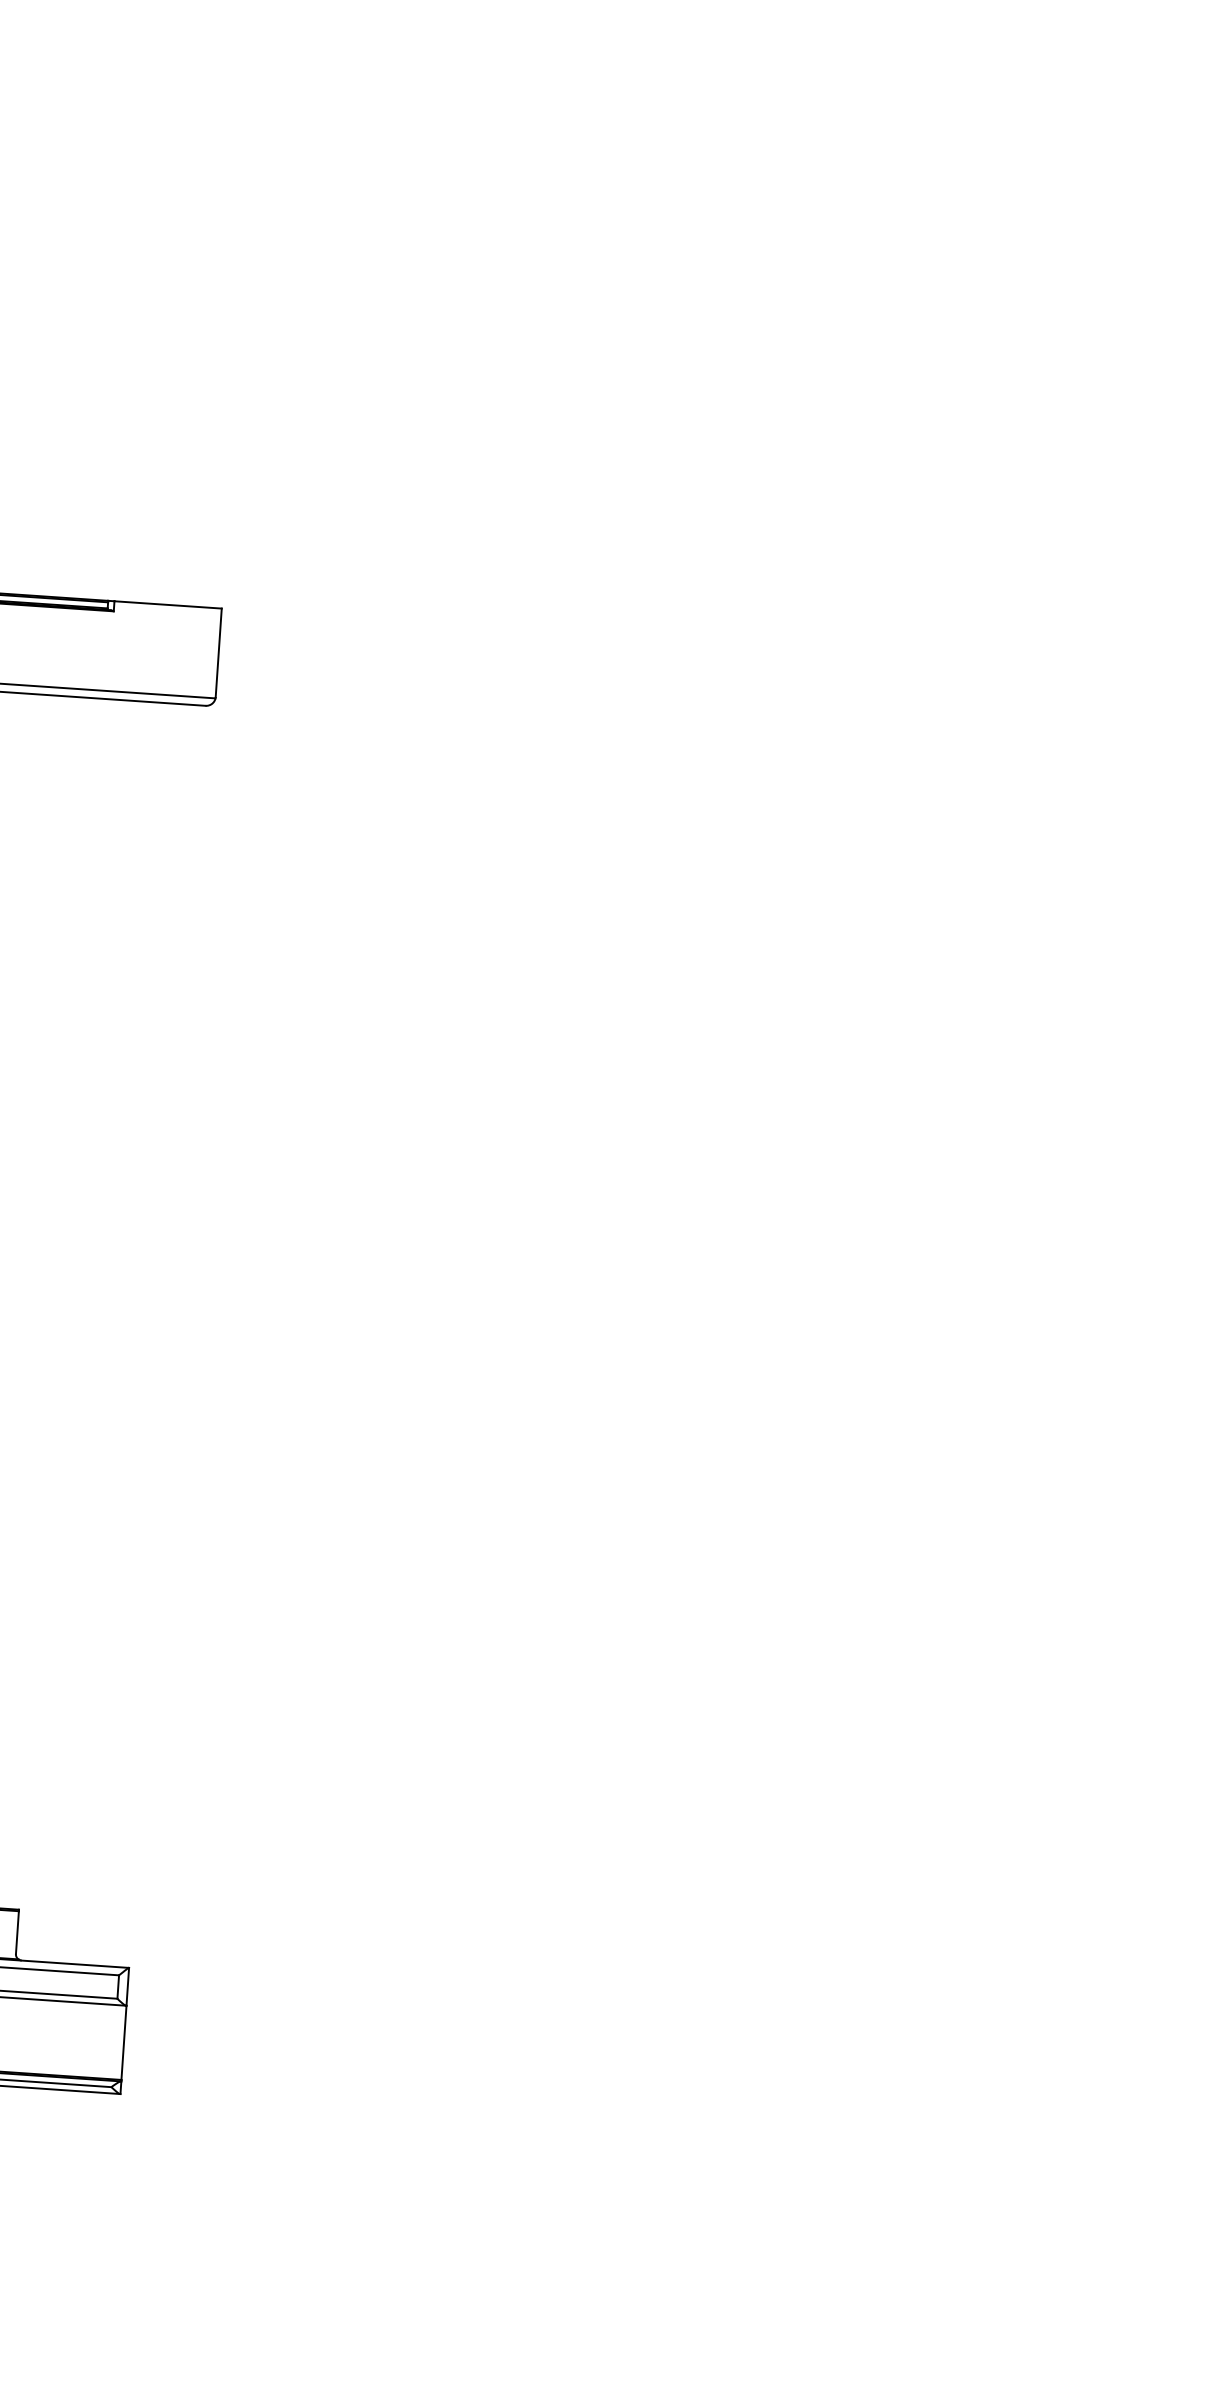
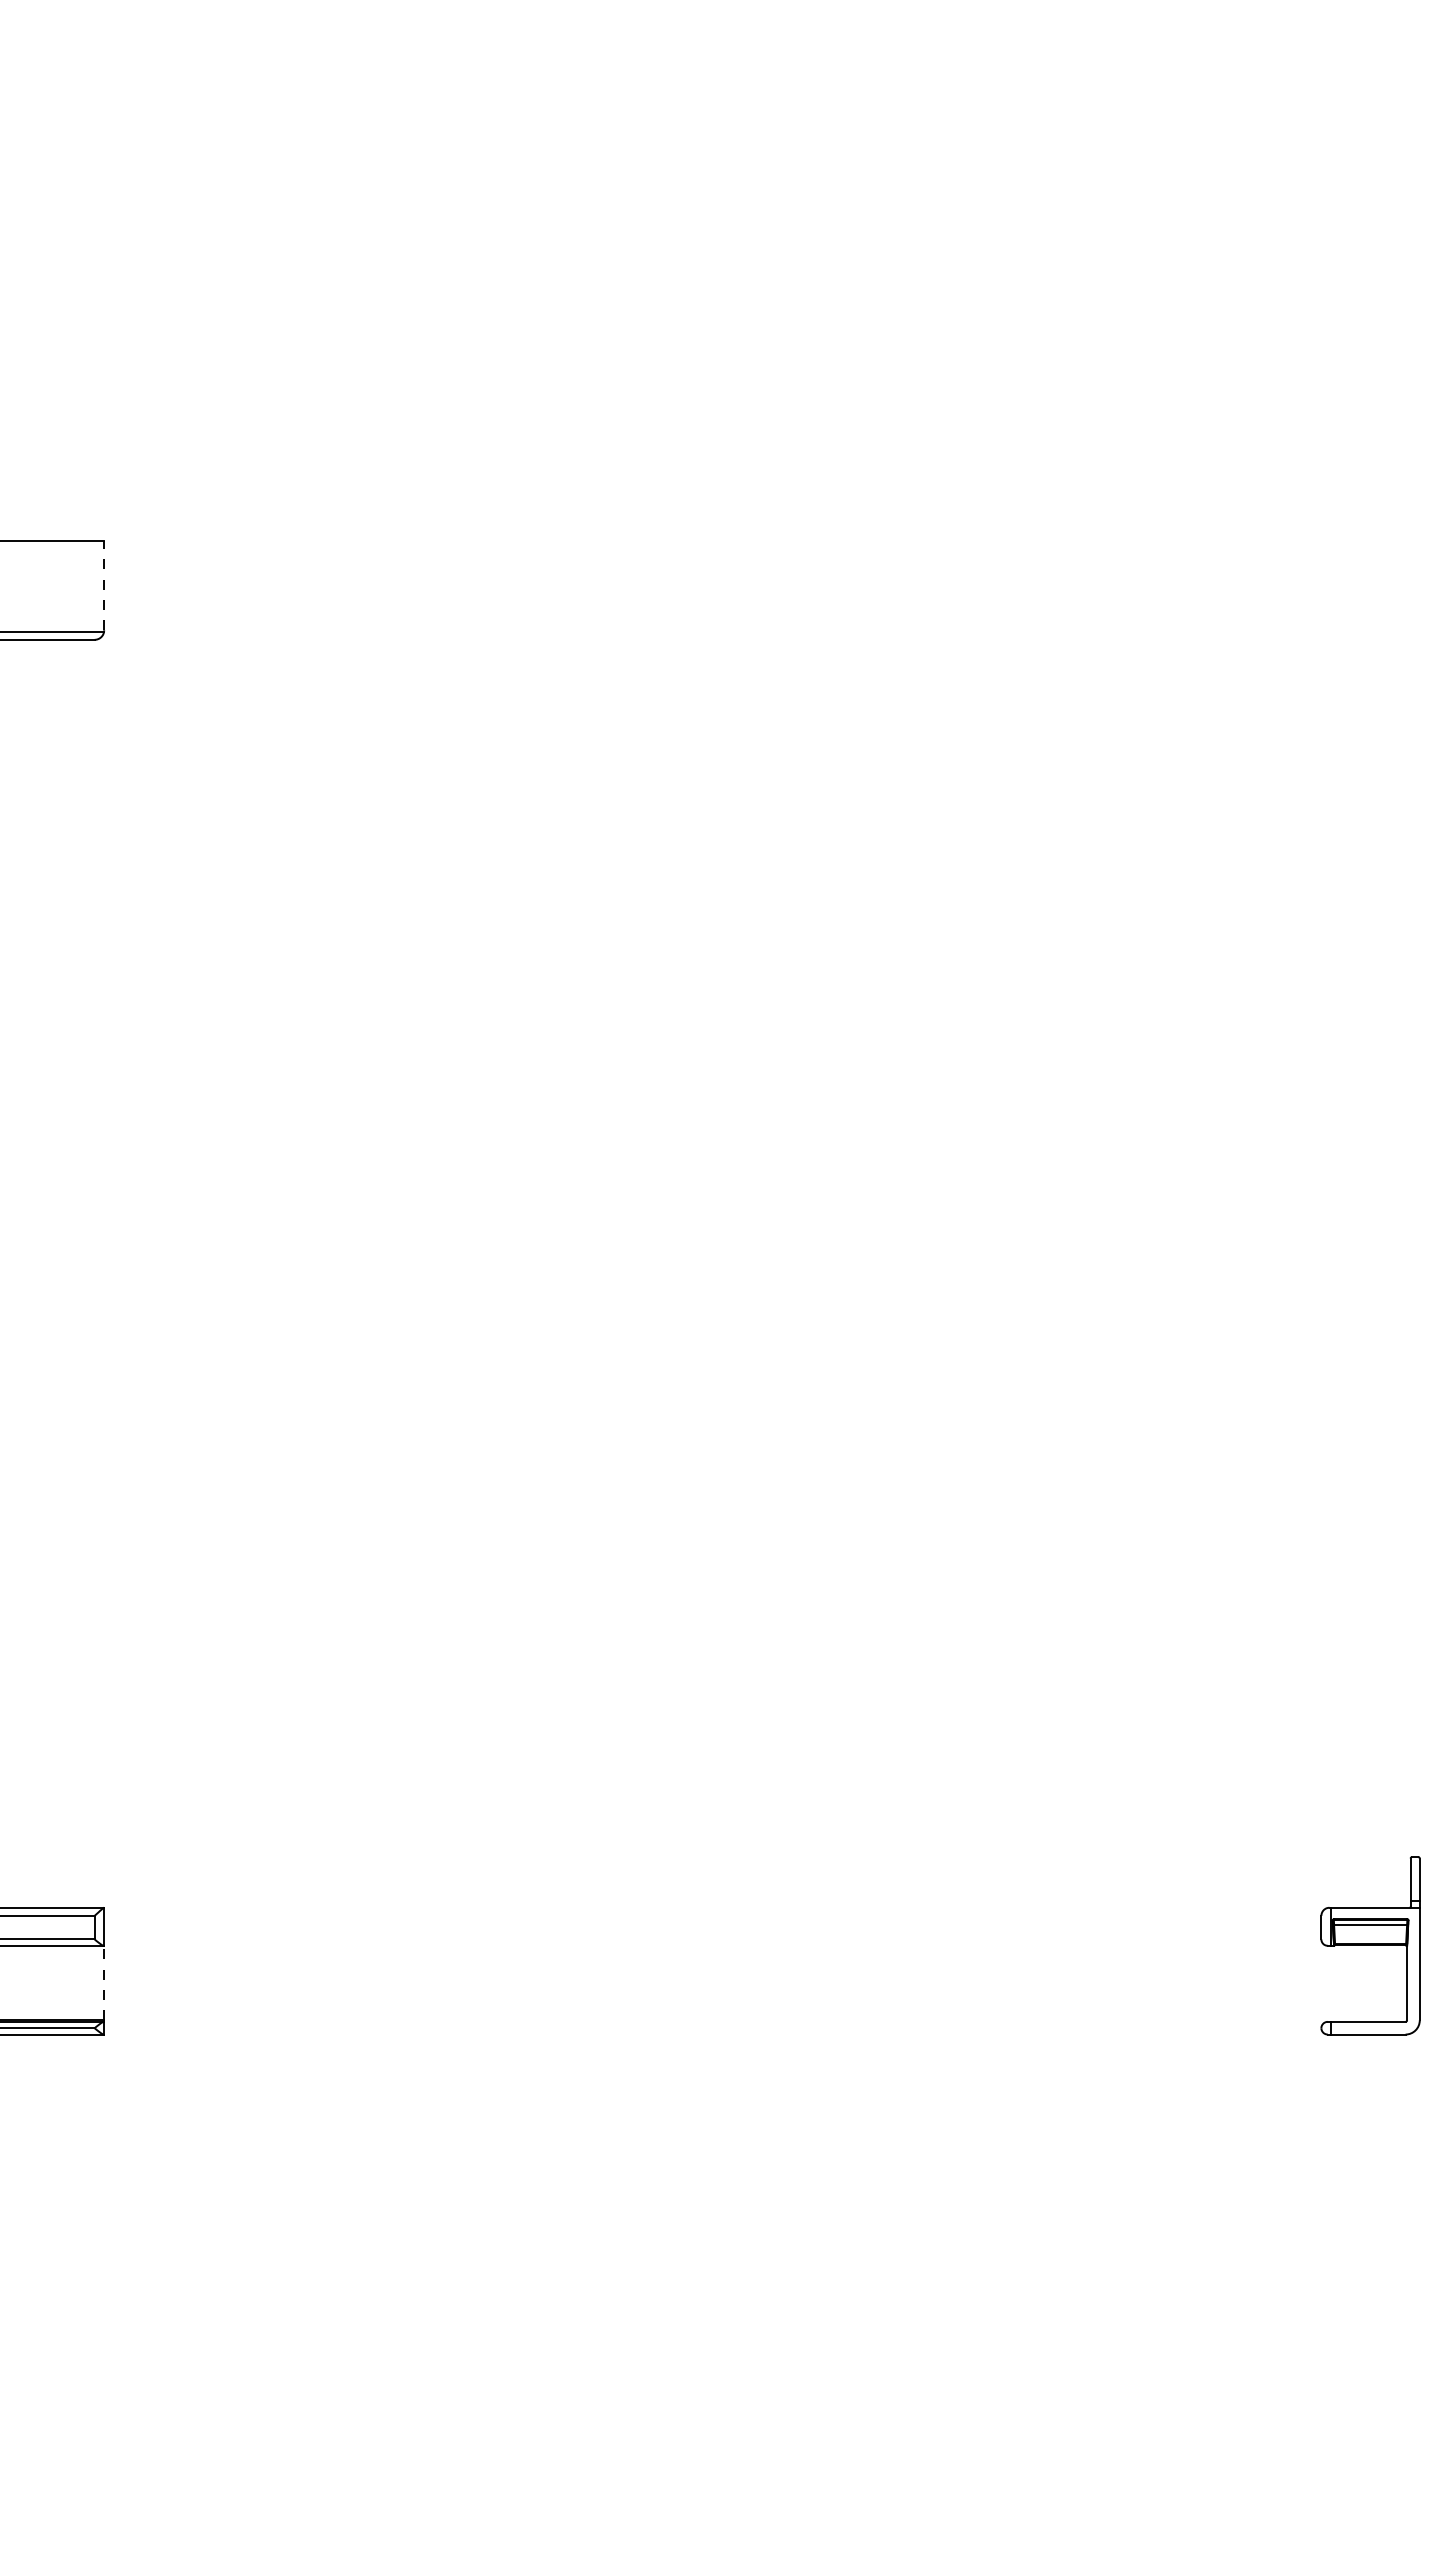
line: (219, 652) -> (104, 585), solid -> dashed
line: (124, 2042) -> (104, 1982), solid -> dashed

